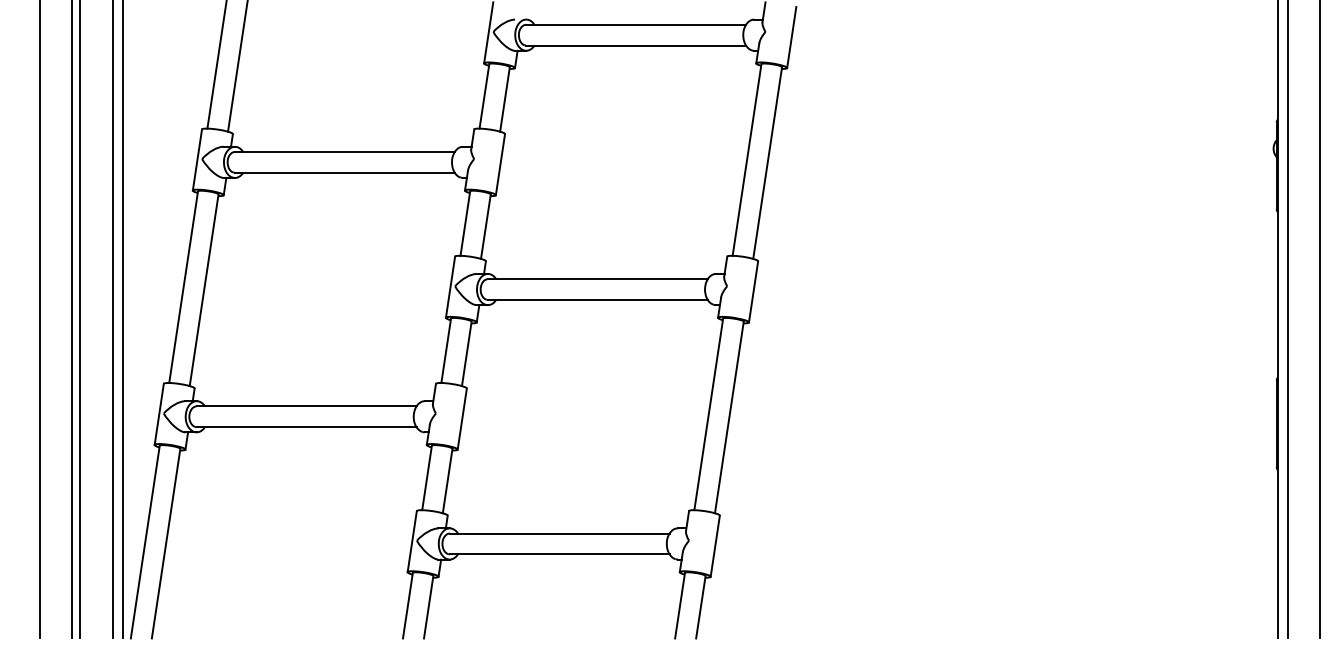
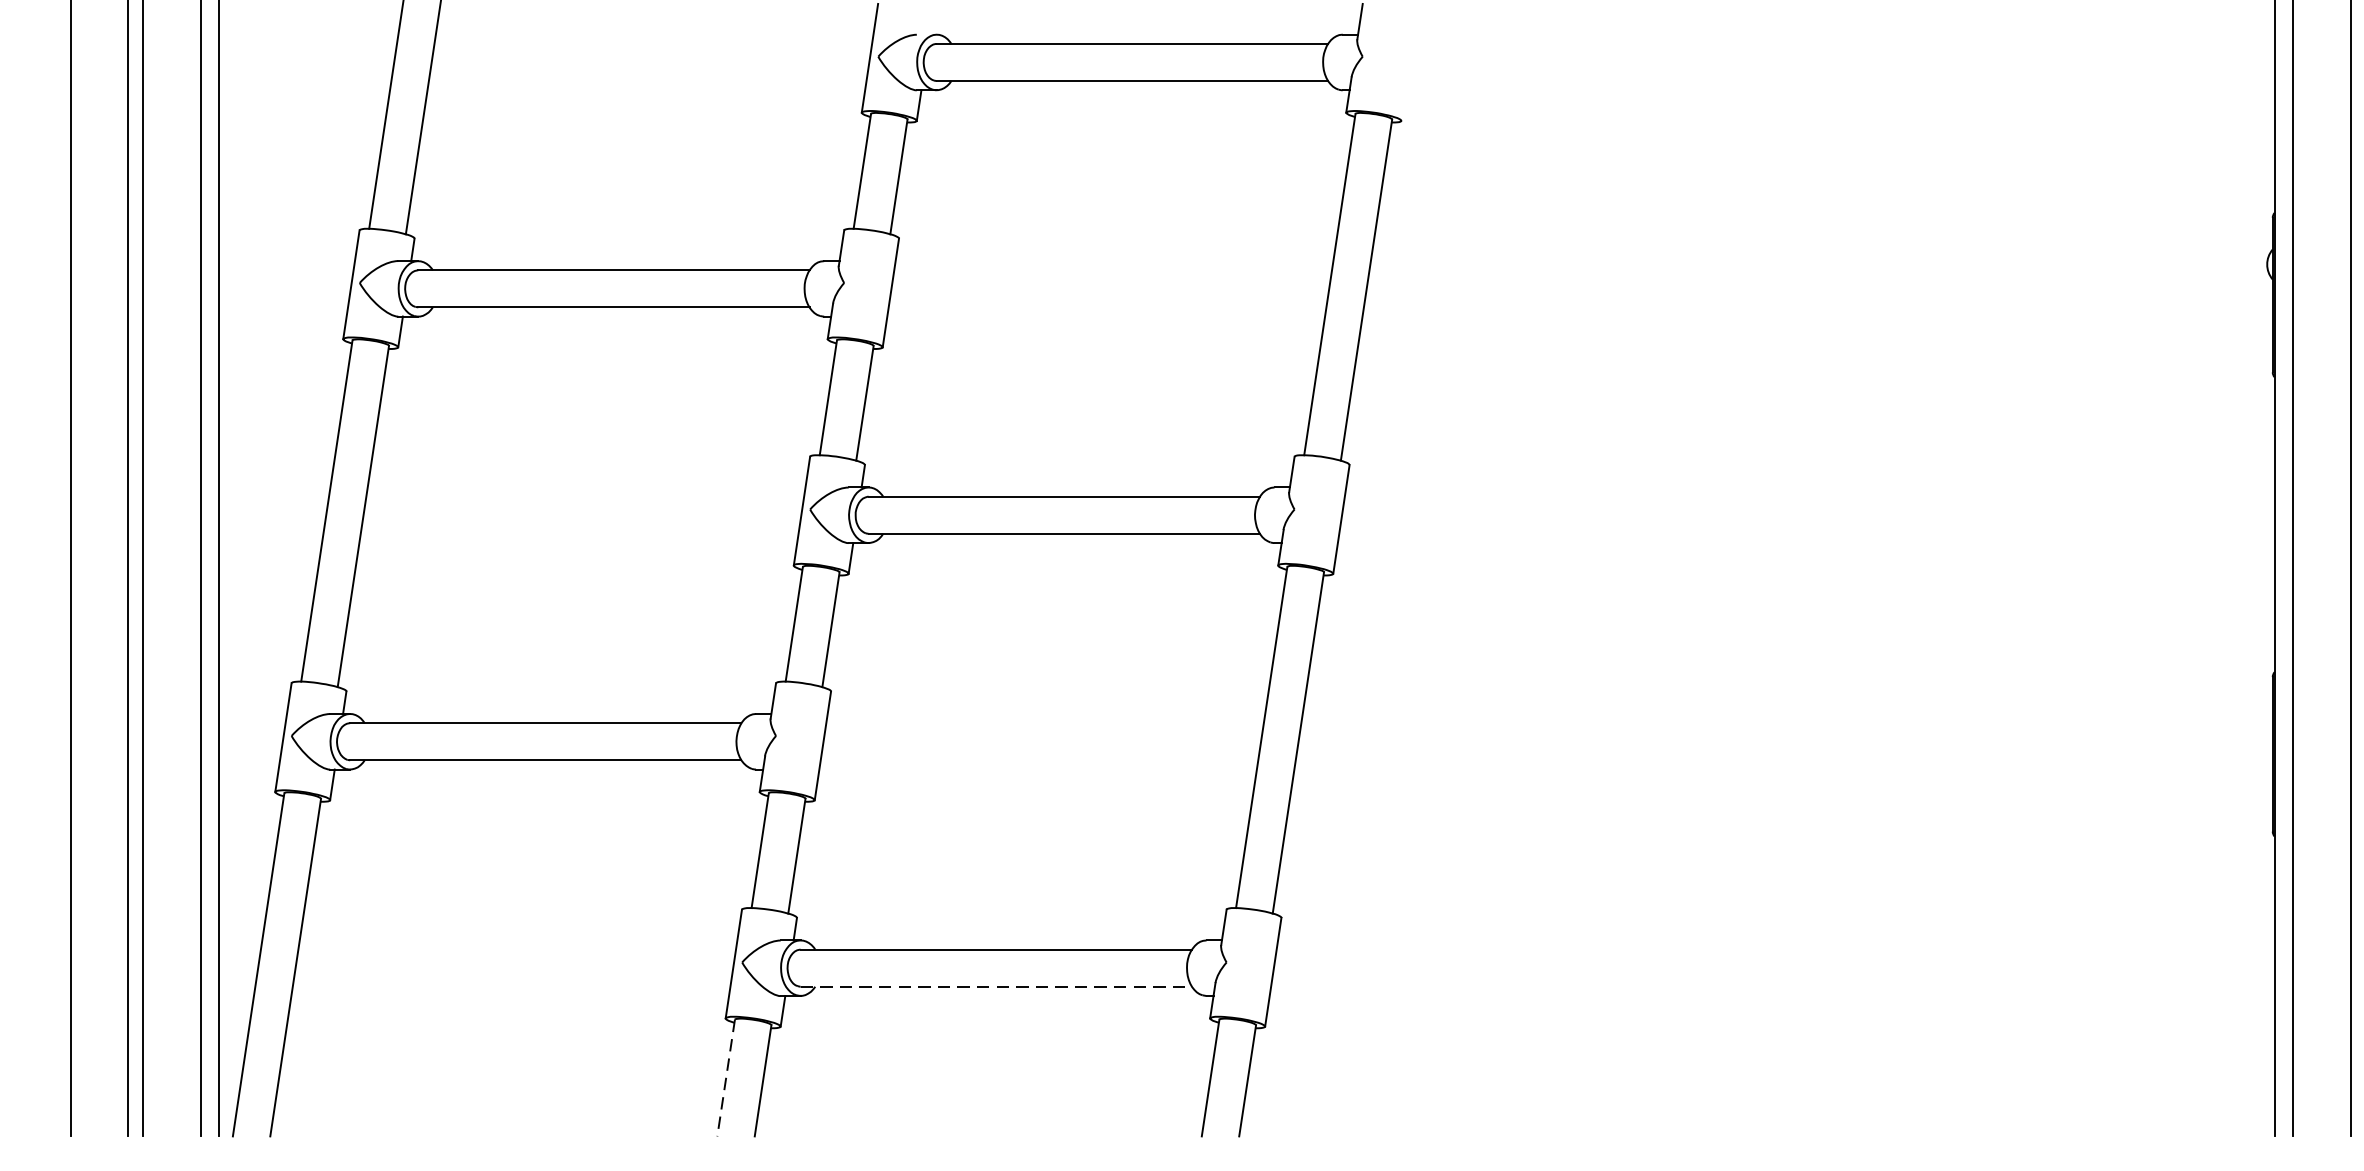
line: (791, 37) -> (1408, 66), removed
line: (559, 554) -> (995, 986), solid -> dashed
line: (407, 606) -> (725, 1079), solid -> dashed

